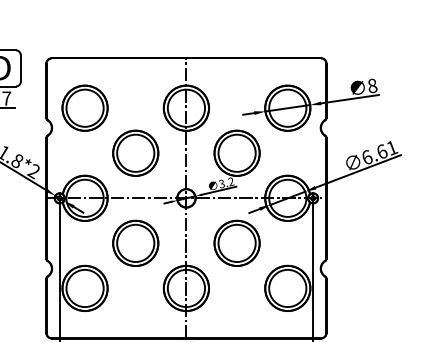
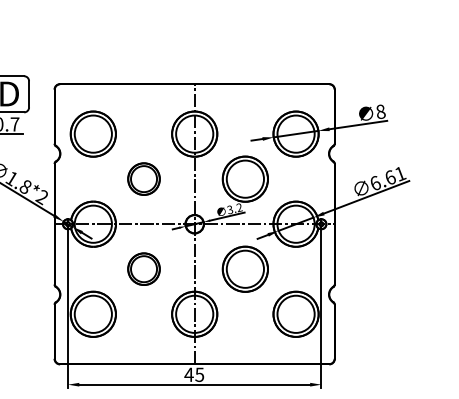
part: (135, 152) -> (143, 178), size x0.7
part: (135, 242) -> (143, 268), size x0.7

